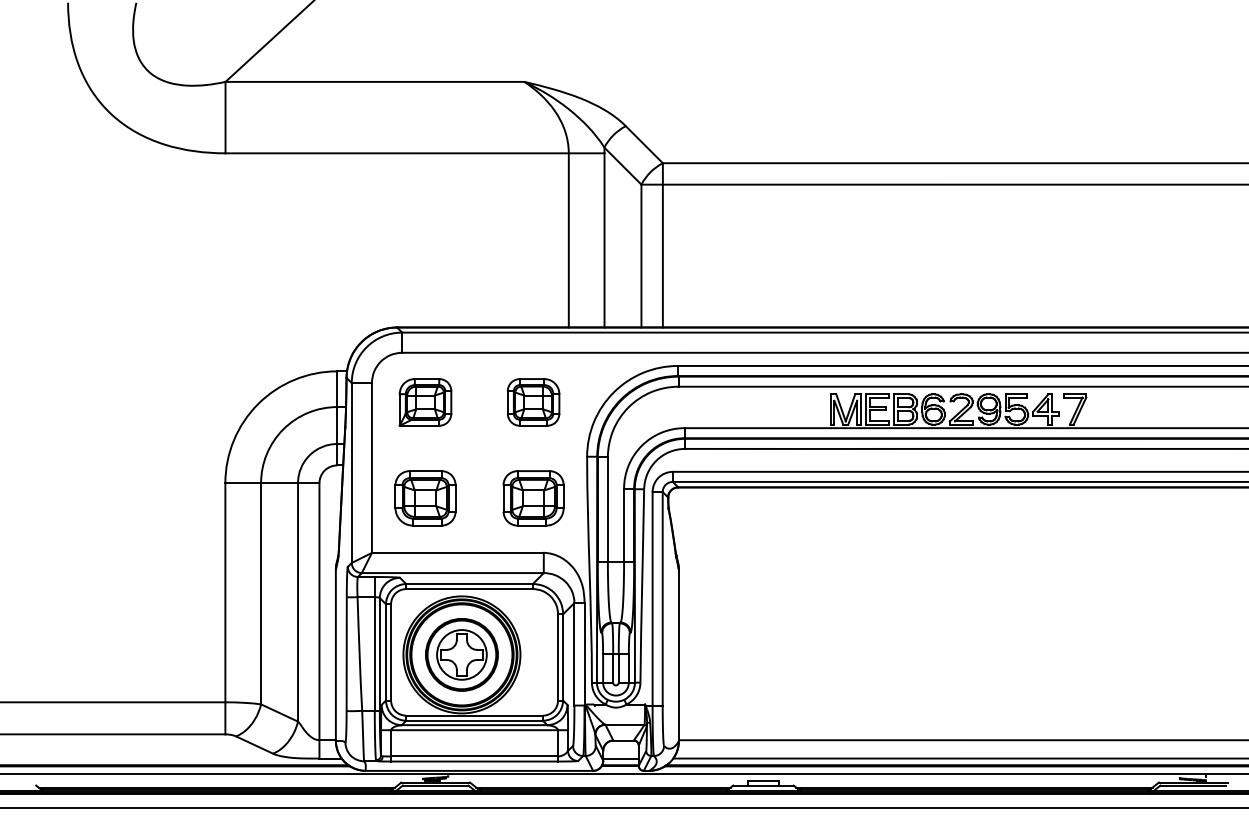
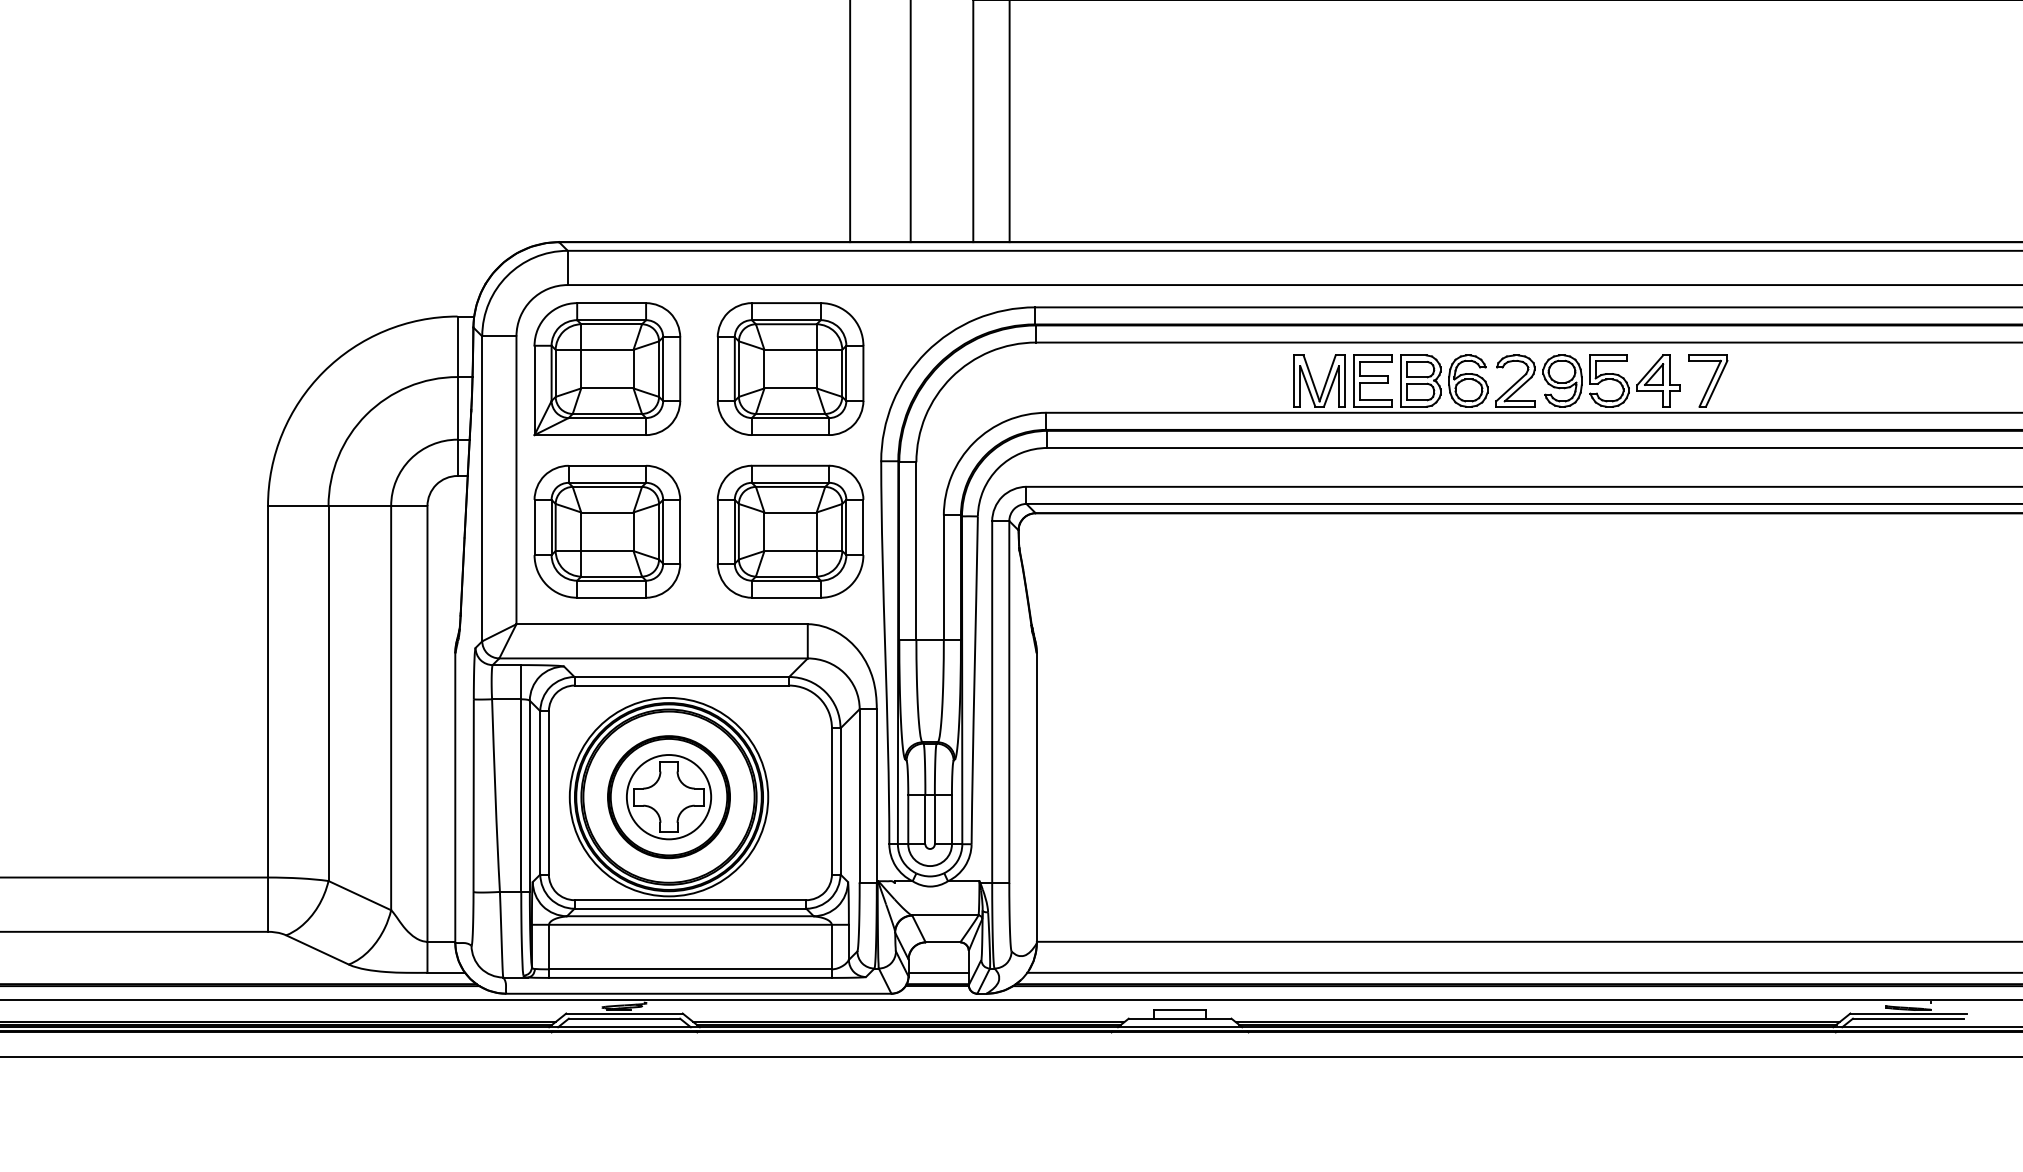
part: (425, 402) -> (607, 369), size x1.67
part: (533, 402) -> (790, 369), size x1.67
part: (425, 498) -> (607, 532), size x1.43
part: (533, 498) -> (790, 532), size x1.43

